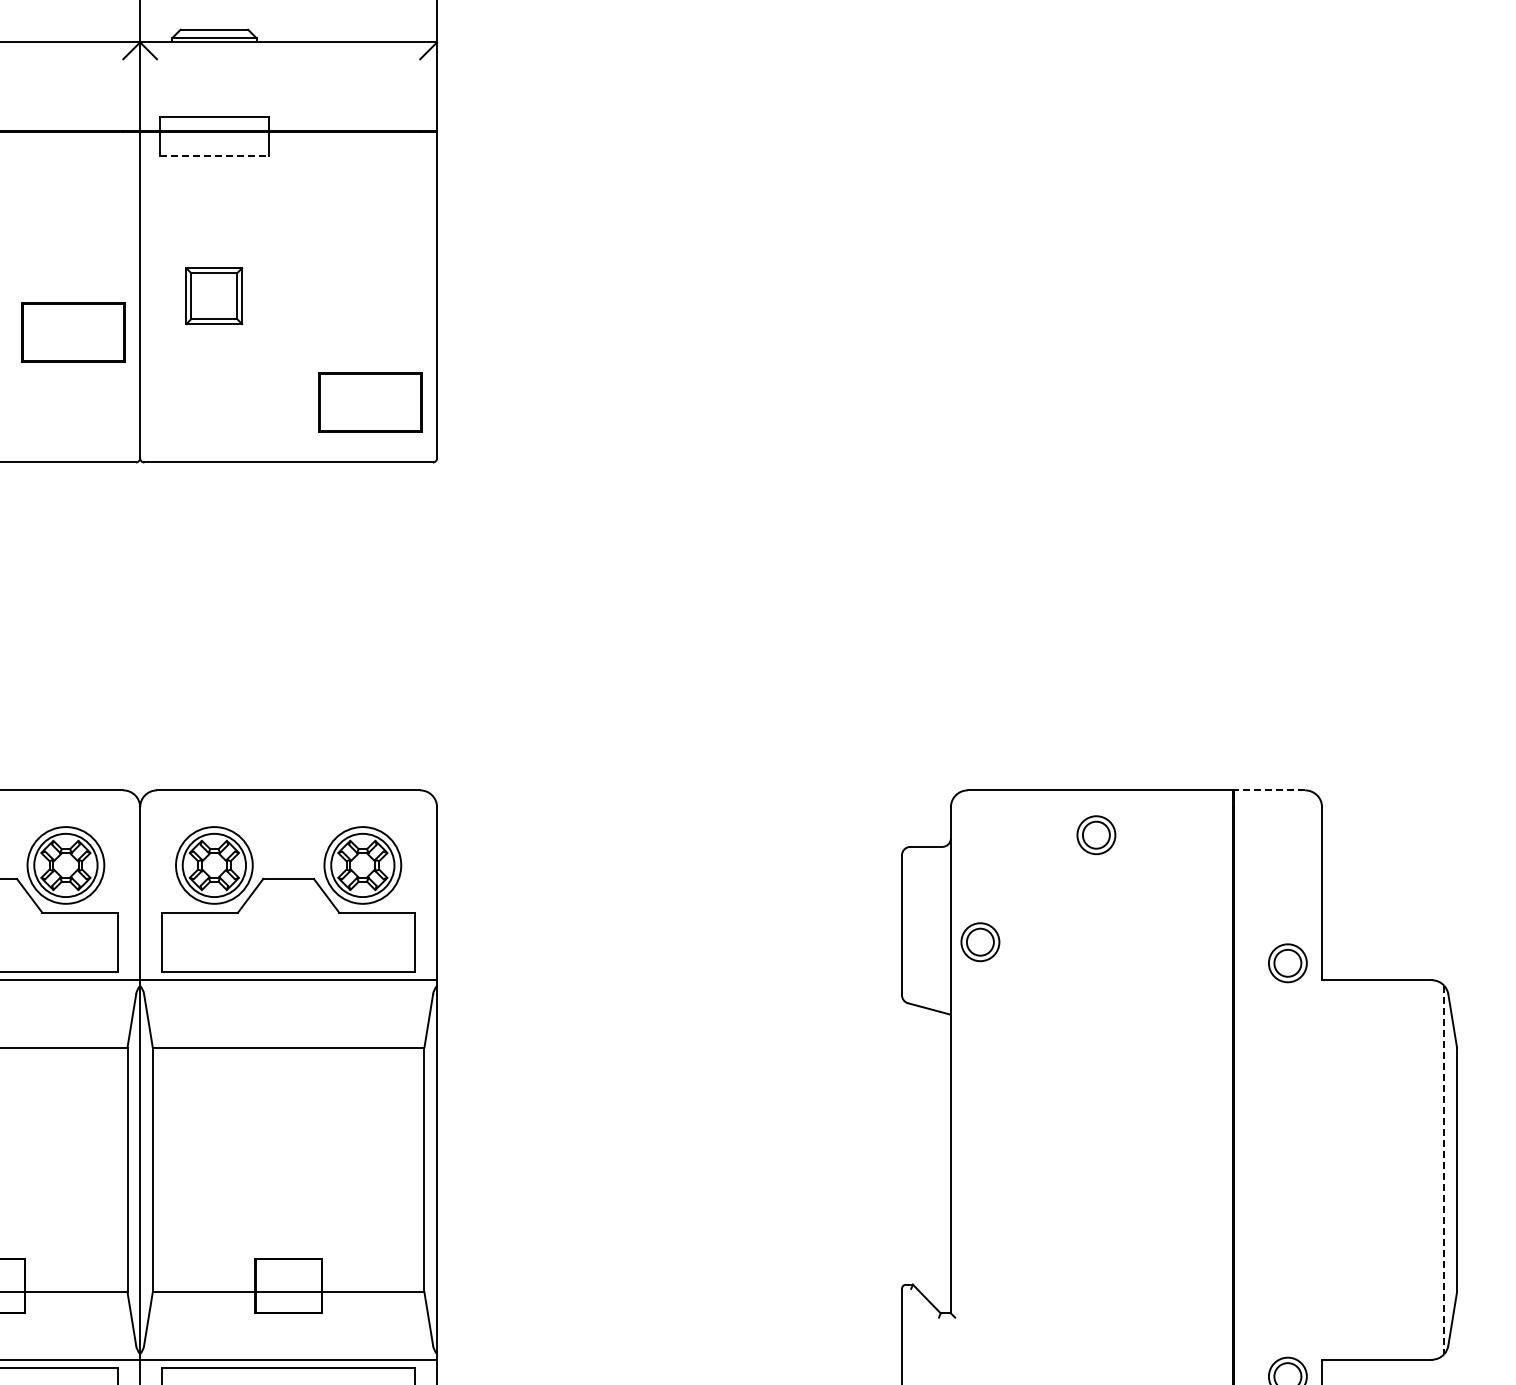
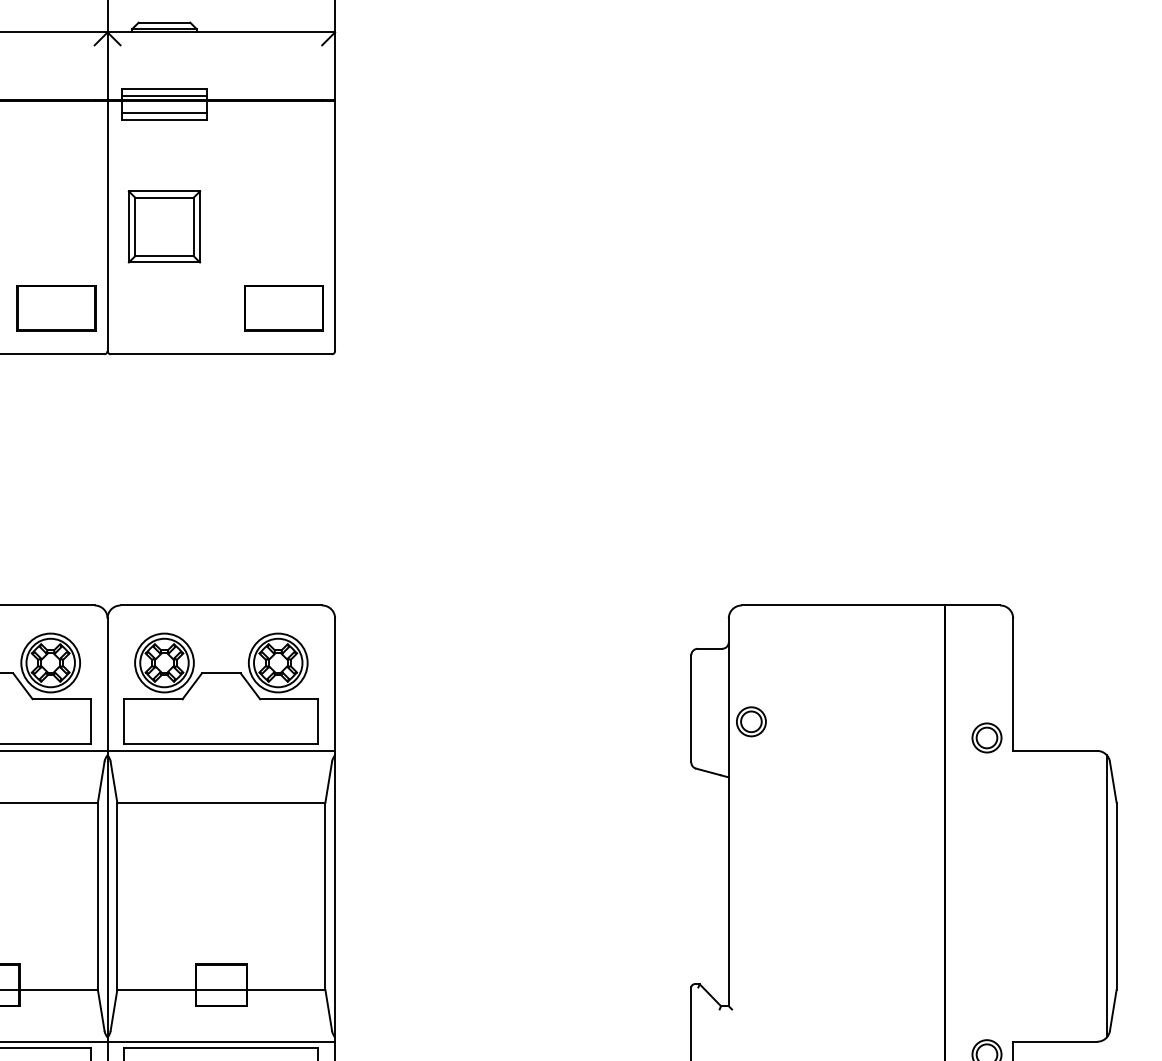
line: (214, 125) -> (164, 96), added
line: (214, 147) -> (164, 112), added
line: (214, 156) -> (164, 119), dashed -> solid
part: (213, 295) -> (163, 226), size x1.67
part: (73, 332) -> (56, 308), moved
line: (1269, 790) -> (972, 605), dashed -> solid
part: (1096, 835) -> (840, 640), removed
line: (1444, 1170) -> (1106, 896), dashed -> solid

